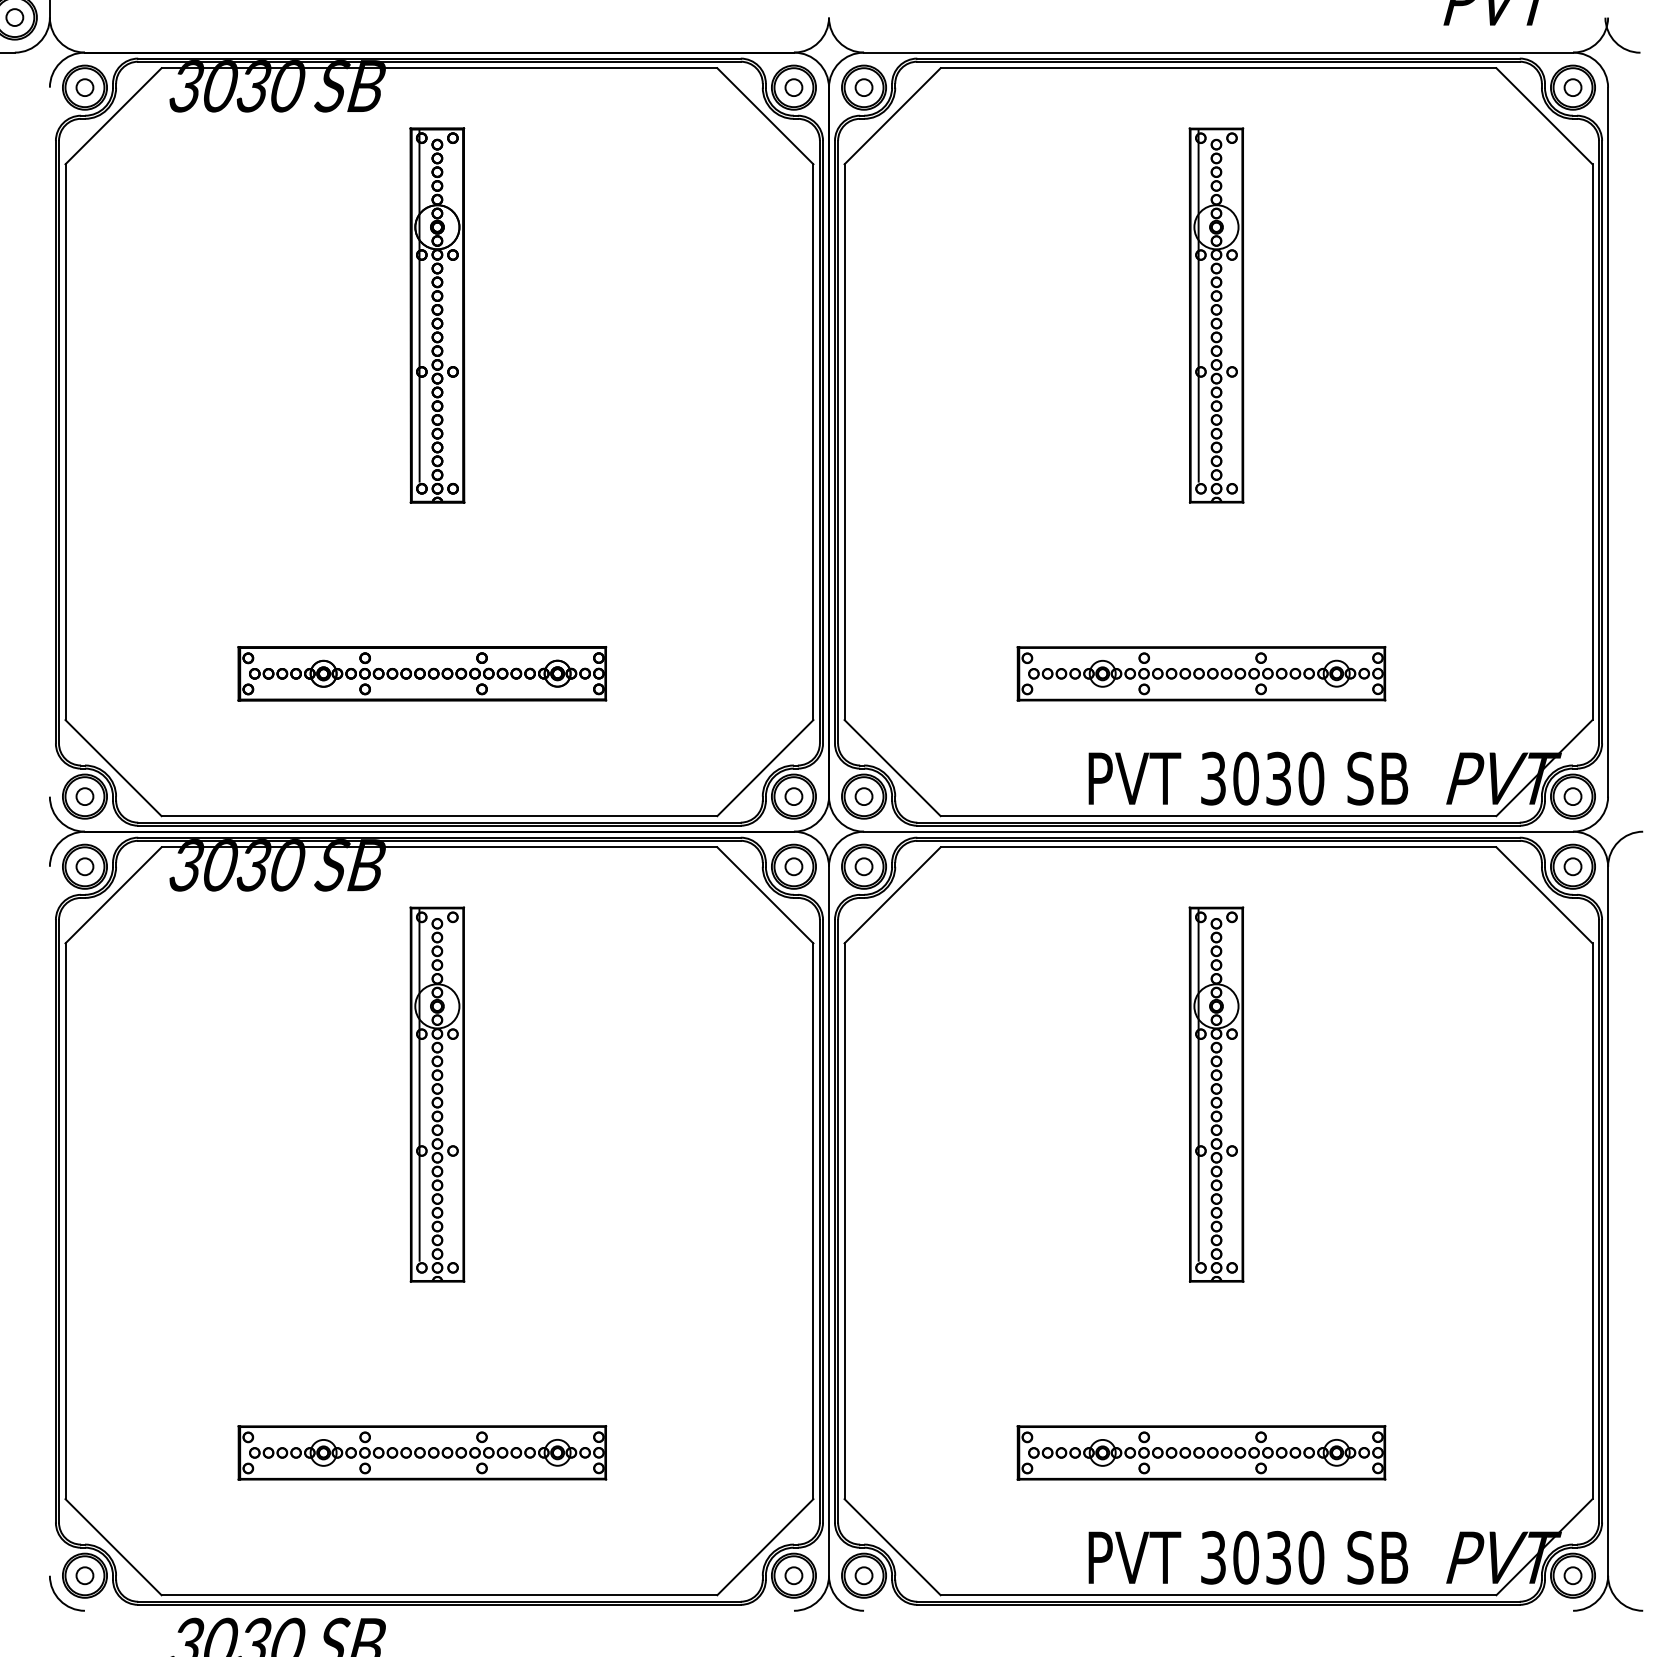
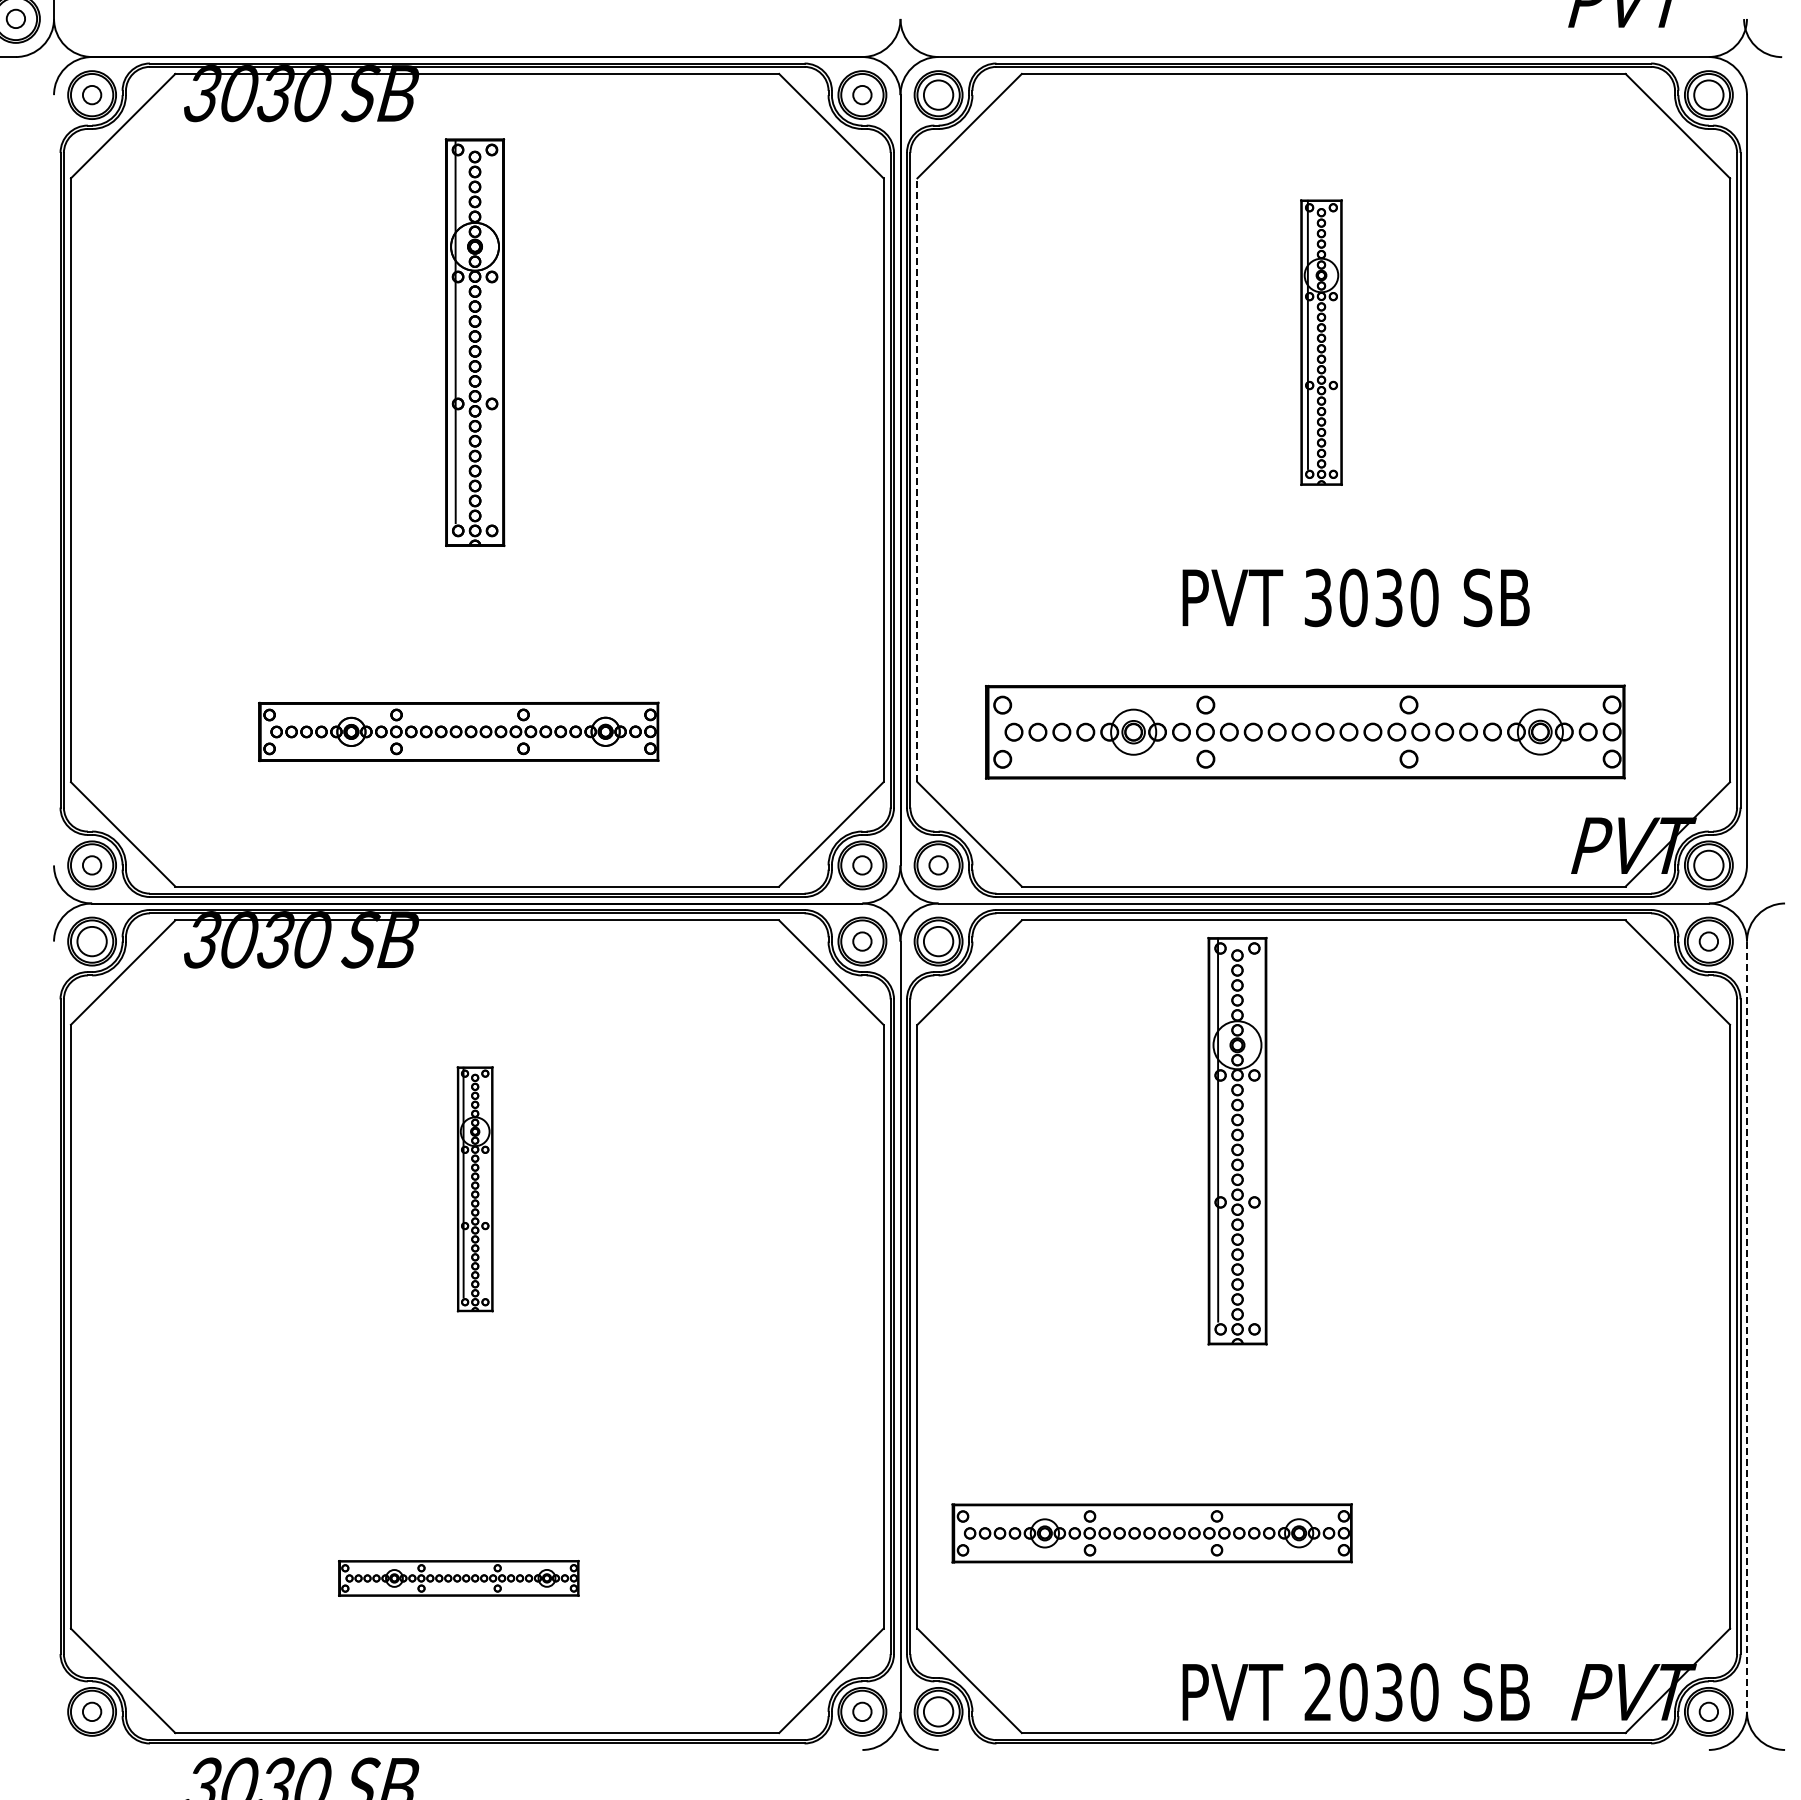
circle: (863, 87) -> (938, 94), size x1.6
circle: (1572, 87) -> (1708, 94), size x1.6
part: (1216, 315) -> (1321, 342), size x0.7
line: (844, 442) -> (917, 480), solid -> dashed
part: (1200, 673) -> (1304, 731), size x1.6
text: (1247, 778) -> (1355, 597), moved
circle: (1572, 796) -> (1708, 865), size x1.6
circle: (84, 866) -> (91, 941), size x1.6
circle: (863, 866) -> (938, 941), size x1.6
part: (437, 1094) -> (475, 1189), size x0.6
part: (1216, 1094) -> (1237, 1141), moved
line: (1607, 1221) -> (1746, 1327), solid -> dashed
part: (422, 1452) -> (458, 1578), size x0.6
part: (1200, 1452) -> (1151, 1533), moved
text: (1212, 1557) -> (1317, 1692), 3030 -> 2030
circle: (863, 1575) -> (938, 1711), size x1.6
arc: (60, 1599) -> (65, 1737), removed

